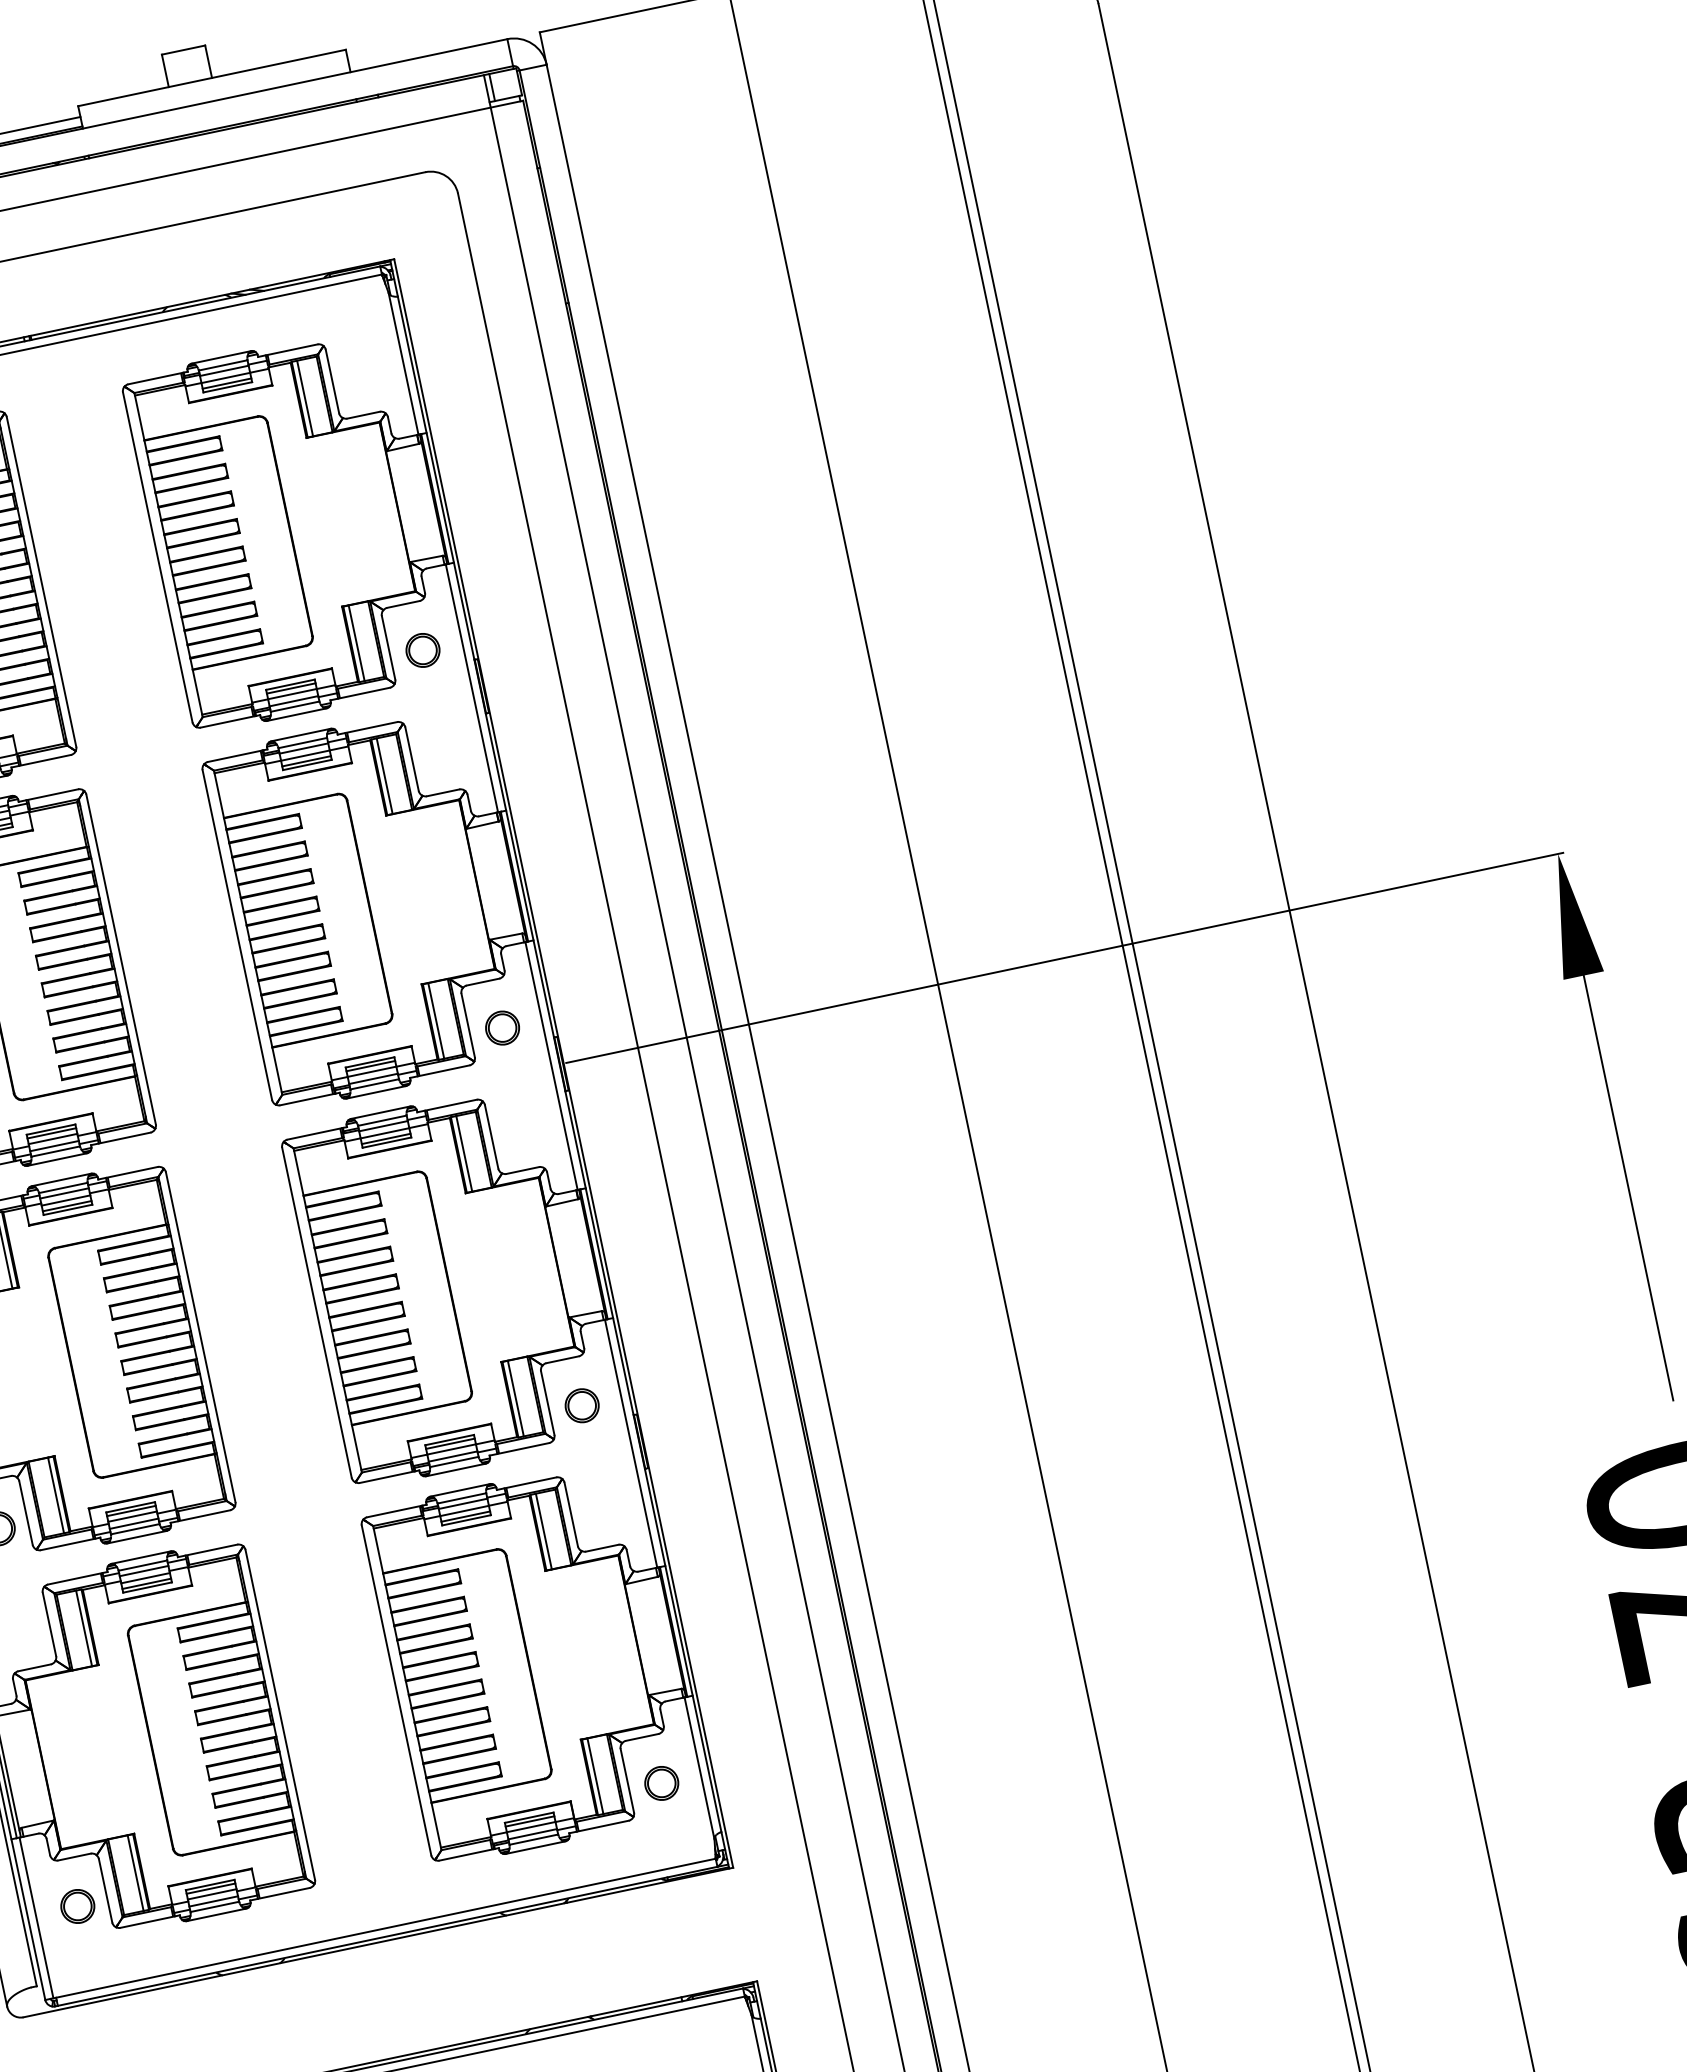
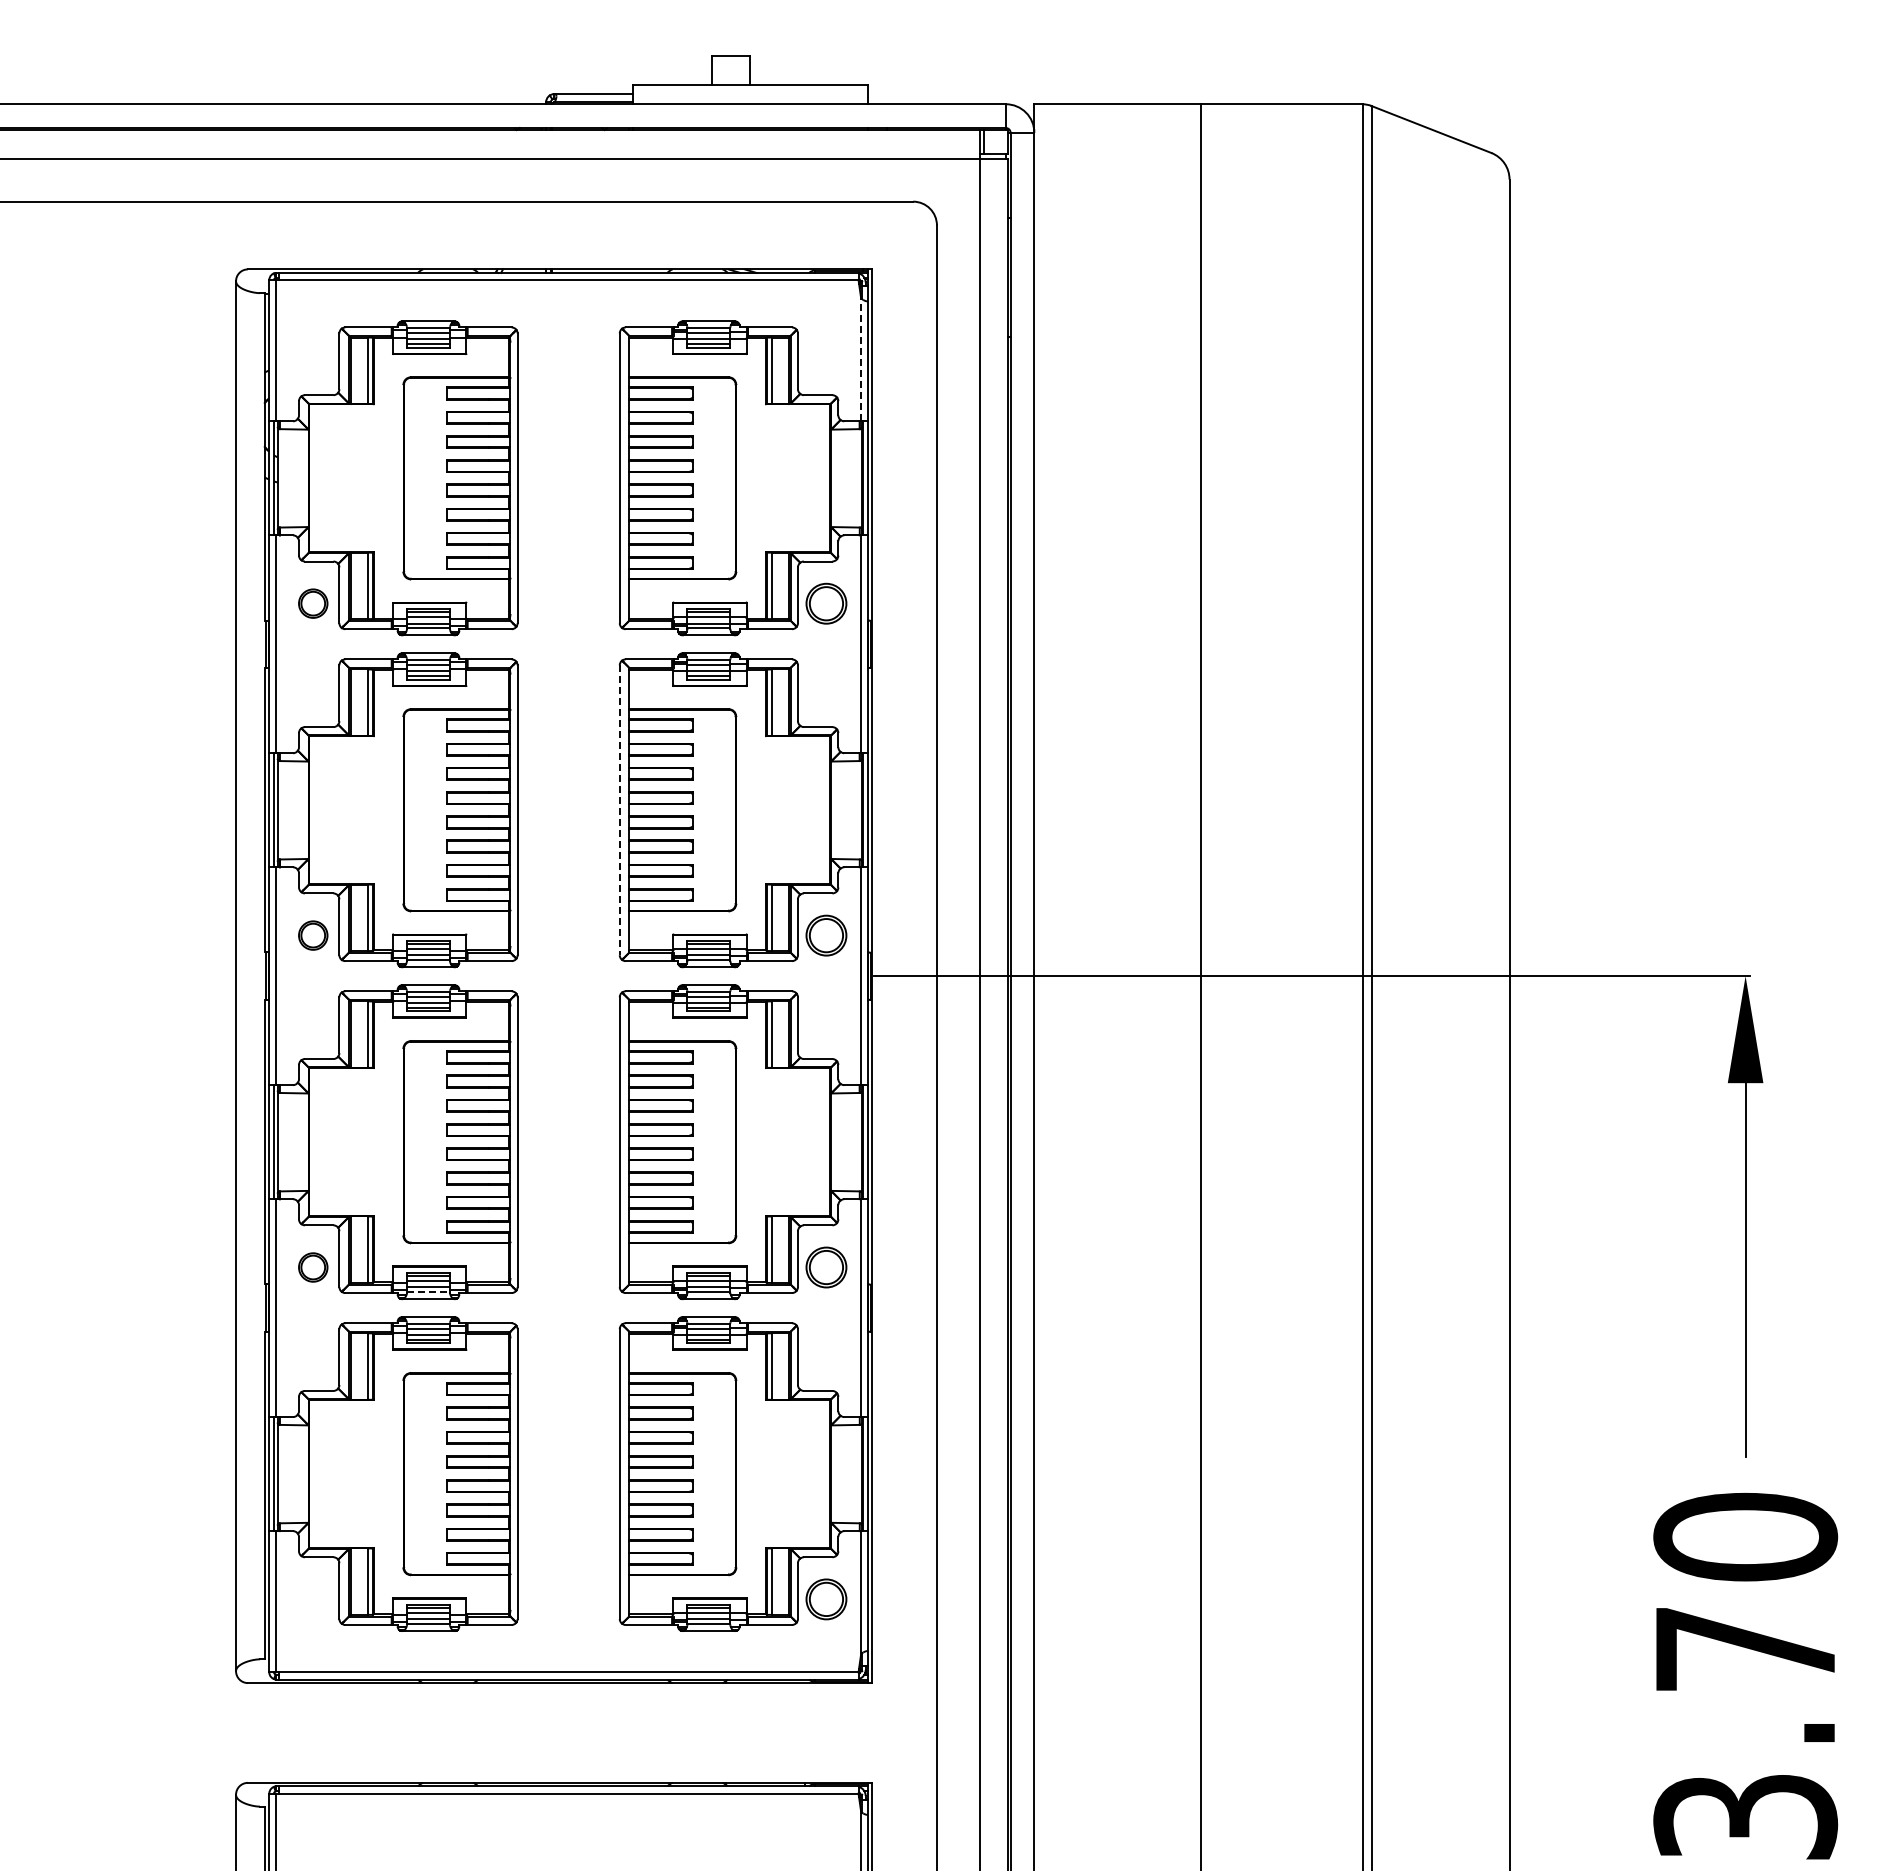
line: (402, 363) -> (860, 358), solid -> dashed
part: (423, 650) -> (826, 603), size x1.4
line: (237, 935) -> (619, 810), solid -> dashed
part: (502, 1027) -> (826, 935), size x1.4
part: (582, 1405) -> (826, 1267), size x1.4
line: (136, 1529) -> (429, 1292), solid -> dashed
part: (661, 1783) -> (826, 1599), size x1.4
part: (78, 1906) -> (313, 1599), removed

